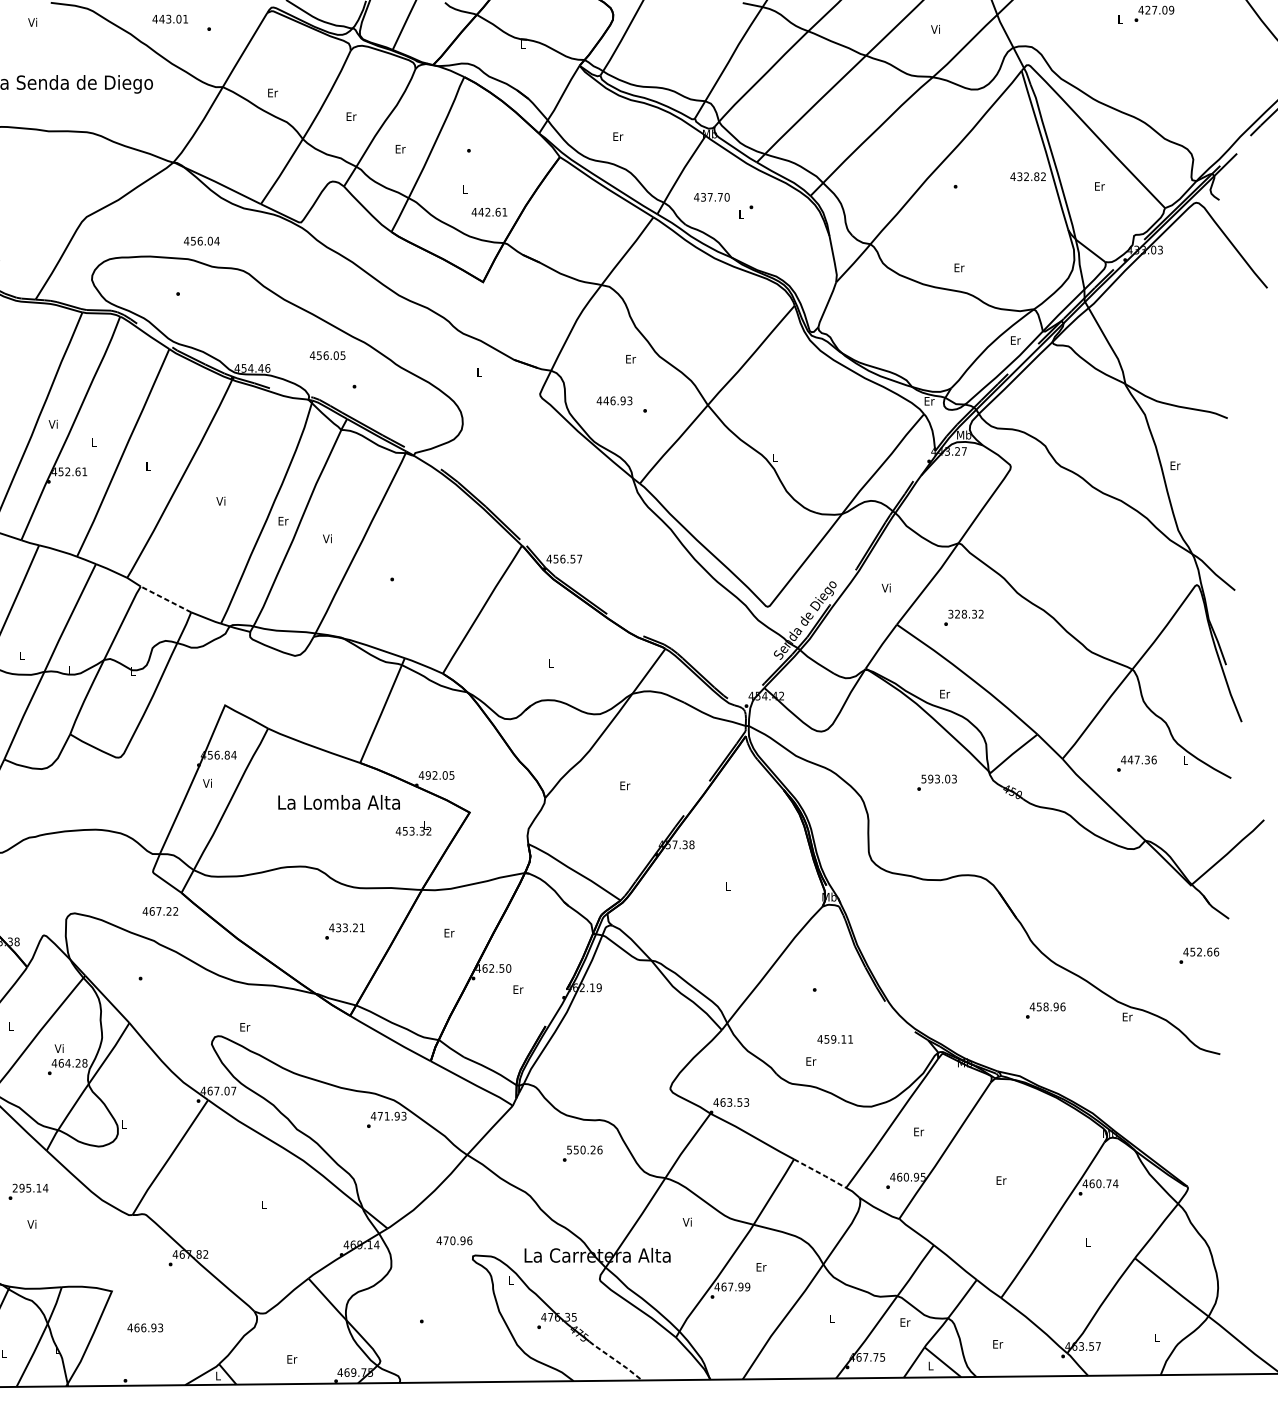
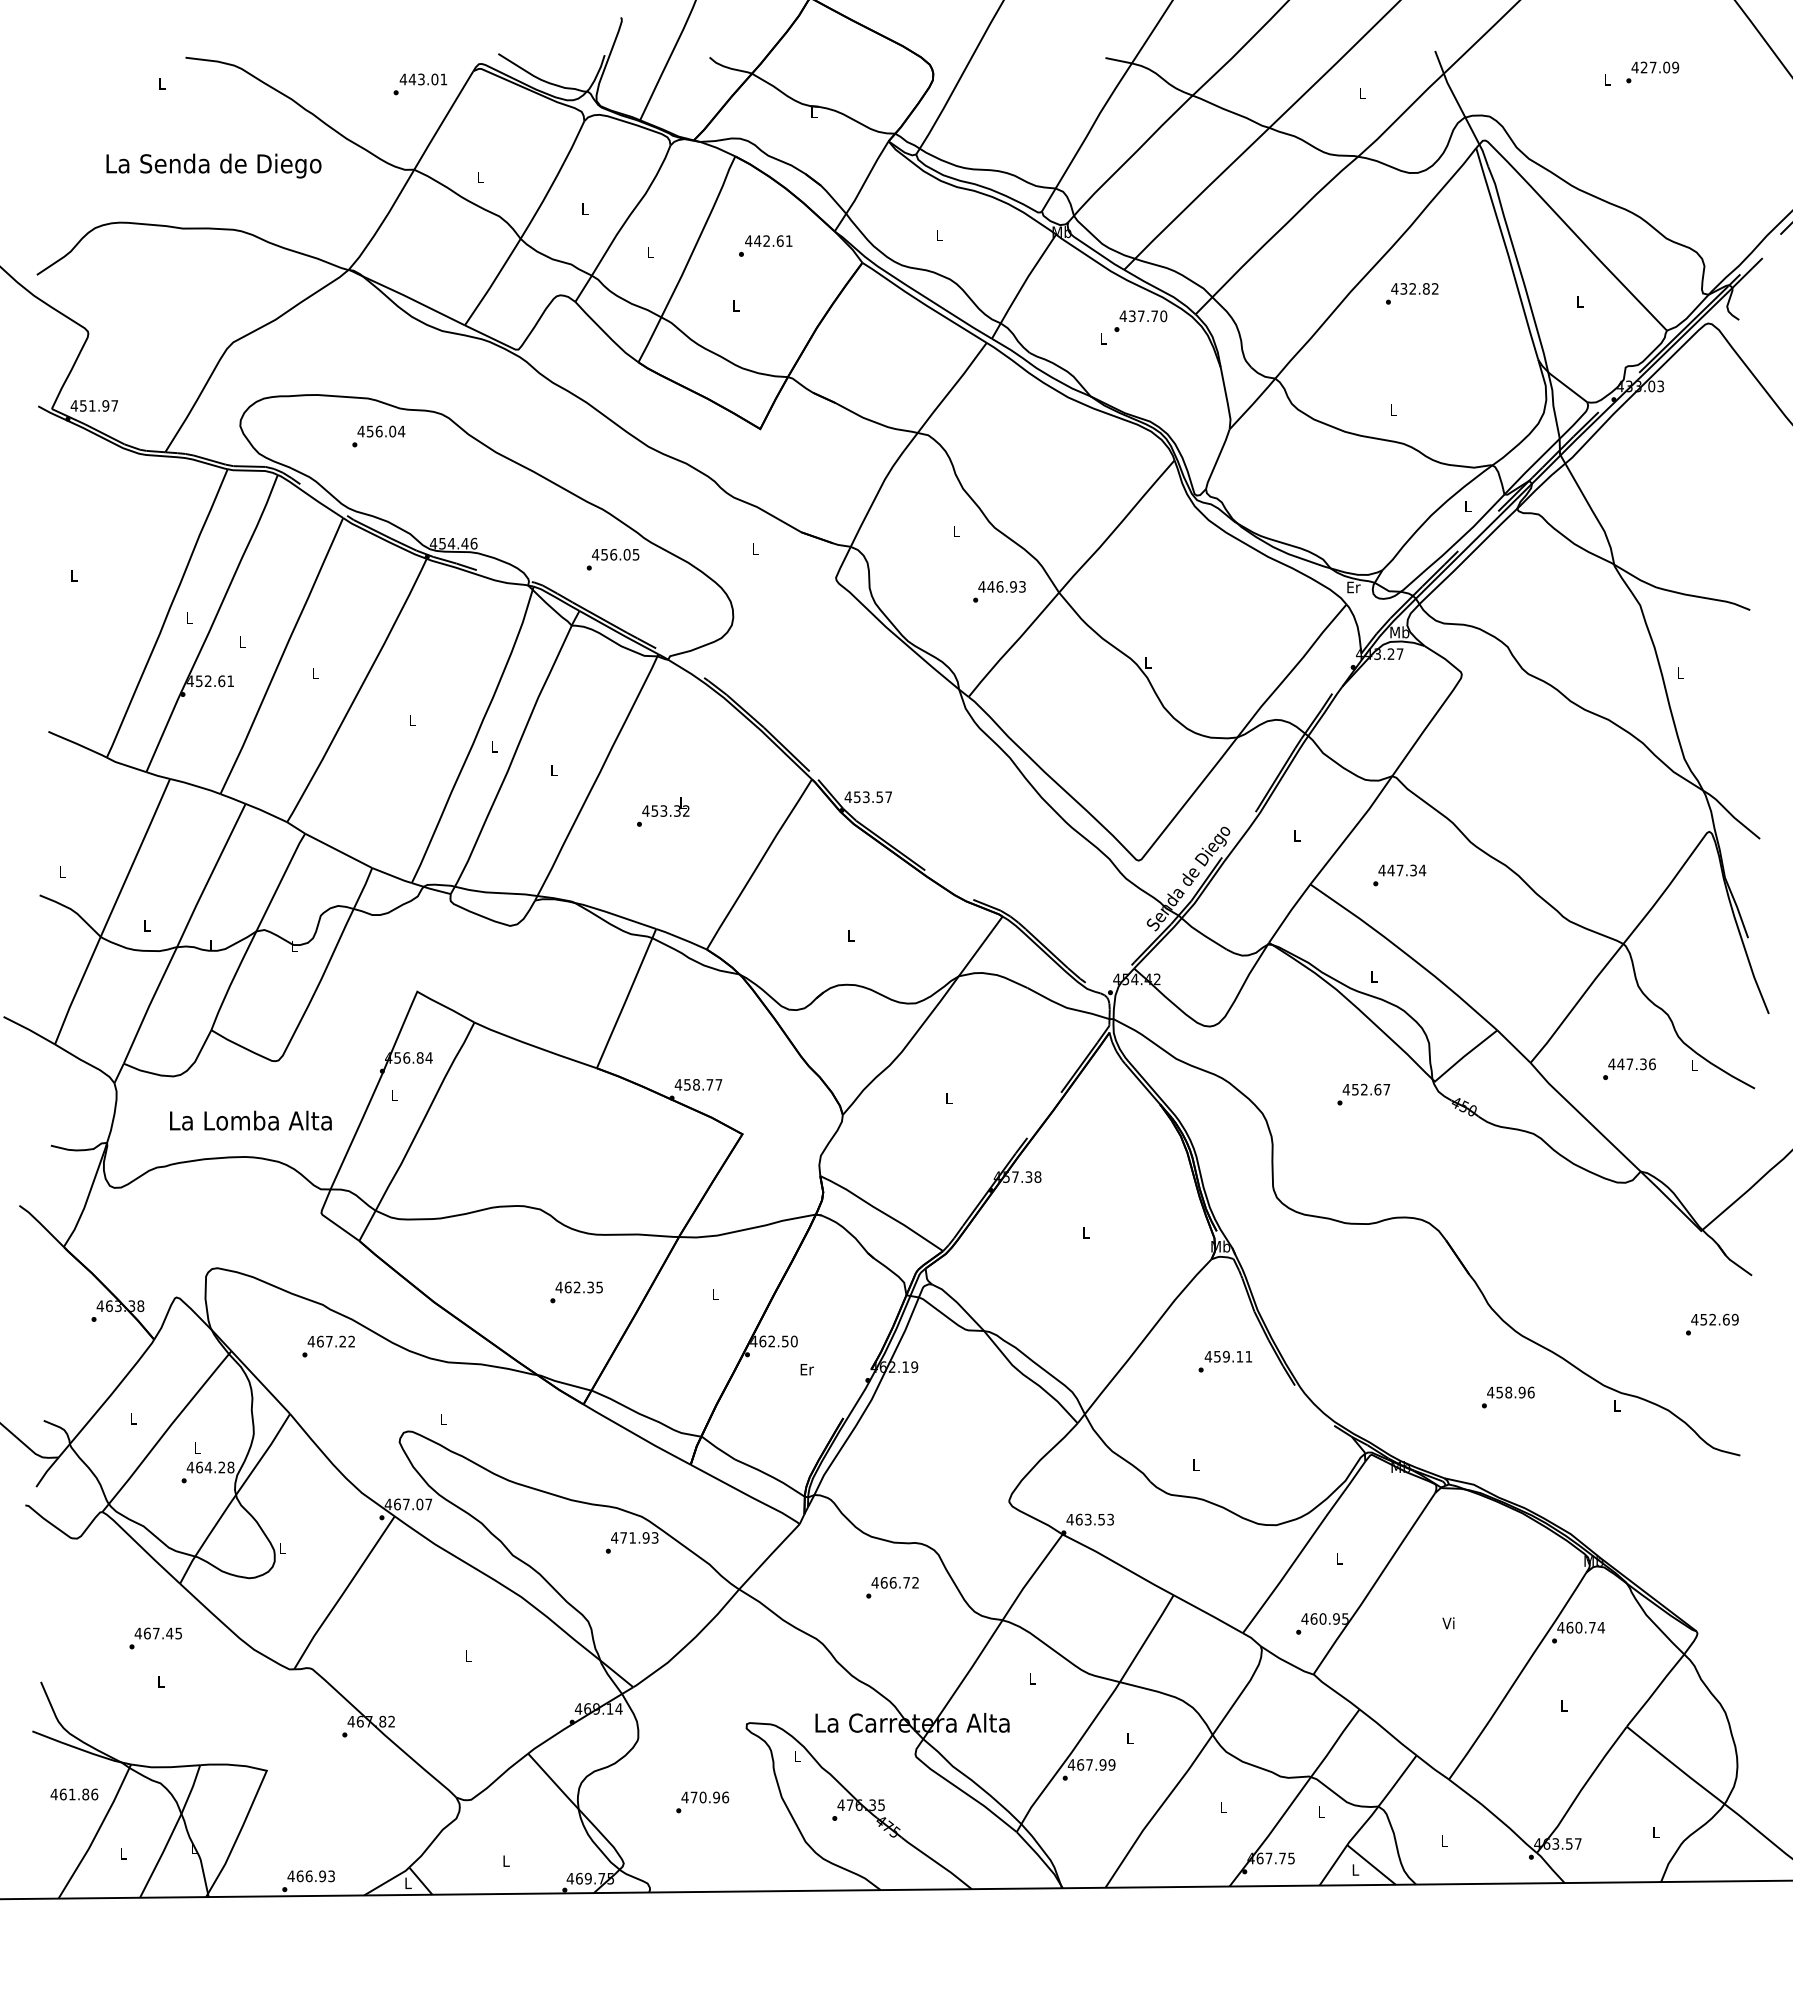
text: (170, 19) -> (423, 79), moved
text: (32, 22) -> (161, 83), Vi -> L
text: (935, 28) -> (1361, 92), Vi -> L
text: (272, 92) -> (480, 177), Er -> L
text: (351, 116) -> (585, 208), Er -> L
text: (617, 136) -> (939, 235), Er -> L
text: (400, 148) -> (650, 251), Er -> L
text: (1027, 176) -> (1414, 288), moved
text: (1100, 186) -> (1580, 301), Er -> L
text: (711, 197) -> (1143, 316), moved
text: (489, 211) -> (768, 240), moved
text: (201, 241) -> (381, 431), moved
text: (959, 267) -> (1393, 409), Er -> L
text: (1015, 340) -> (1468, 506), Er -> L
text: (327, 355) -> (615, 554), moved
text: (630, 359) -> (956, 531), Er -> L
text: (614, 400) -> (1001, 586), moved
text: (53, 423) -> (188, 617), Vi -> L
text: (1175, 465) -> (1680, 672), Er -> L
text: (220, 501) -> (411, 720), Vi -> L
text: (283, 520) -> (494, 746), Er -> L
text: (327, 538) -> (553, 769), Vi -> L
text: (562, 559) -> (865, 797), 456.57 -> 453.57
text: (886, 587) -> (1296, 835), Vi -> L
line: (165, 599) -> (338, 850), dashed -> solid
text: (966, 614) -> (1402, 870), 328.32 -> 447.34
text: (945, 693) -> (1374, 976), Er -> L
text: (440, 775) -> (703, 1084), 492.05 -> 458.77
text: (939, 778) -> (1366, 1089), 593.03 -> 452.67
text: (207, 783) -> (393, 1095), Vi -> L
text: (624, 785) -> (948, 1098), Er -> L
text: (338, 802) -> (250, 1120), moved
text: (413, 827) -> (665, 806), moved
text: (159, 911) -> (330, 1341), moved
text: (350, 927) -> (583, 1287), 433.21 -> 462.35
text: (449, 933) -> (715, 1294), Er -> L
text: (1215, 951) -> (1734, 1319), 452.66 -> 452.69
text: (1127, 1016) -> (1616, 1405), Er -> L
text: (244, 1027) -> (443, 1419), Er -> L
text: (834, 1039) -> (1227, 1356), moved
text: (59, 1048) -> (196, 1447), Vi -> L
text: (811, 1061) -> (1196, 1464), Er -> L
text: (918, 1131) -> (1339, 1558), Er -> L
text: (584, 1149) -> (895, 1582), 550.26 -> 466.72
line: (821, 1173) -> (1209, 1614), dashed -> solid
text: (1001, 1180) -> (1449, 1623), Er -> Vi
text: (30, 1188) -> (158, 1633), 295.14 -> 467.45
text: (687, 1221) -> (1031, 1678), Vi -> L
text: (31, 1224) -> (160, 1681), Vi -> L
text: (454, 1240) -> (705, 1797), moved
text: (761, 1267) -> (1130, 1738), Er -> L
text: (905, 1322) -> (1321, 1811), Er -> L
text: (144, 1328) -> (310, 1876), moved
text: (997, 1343) -> (1444, 1840), Er -> L
text: (292, 1358) -> (506, 1860), Er -> L
line: (616, 1361) -> (937, 1863), dashed -> solid

